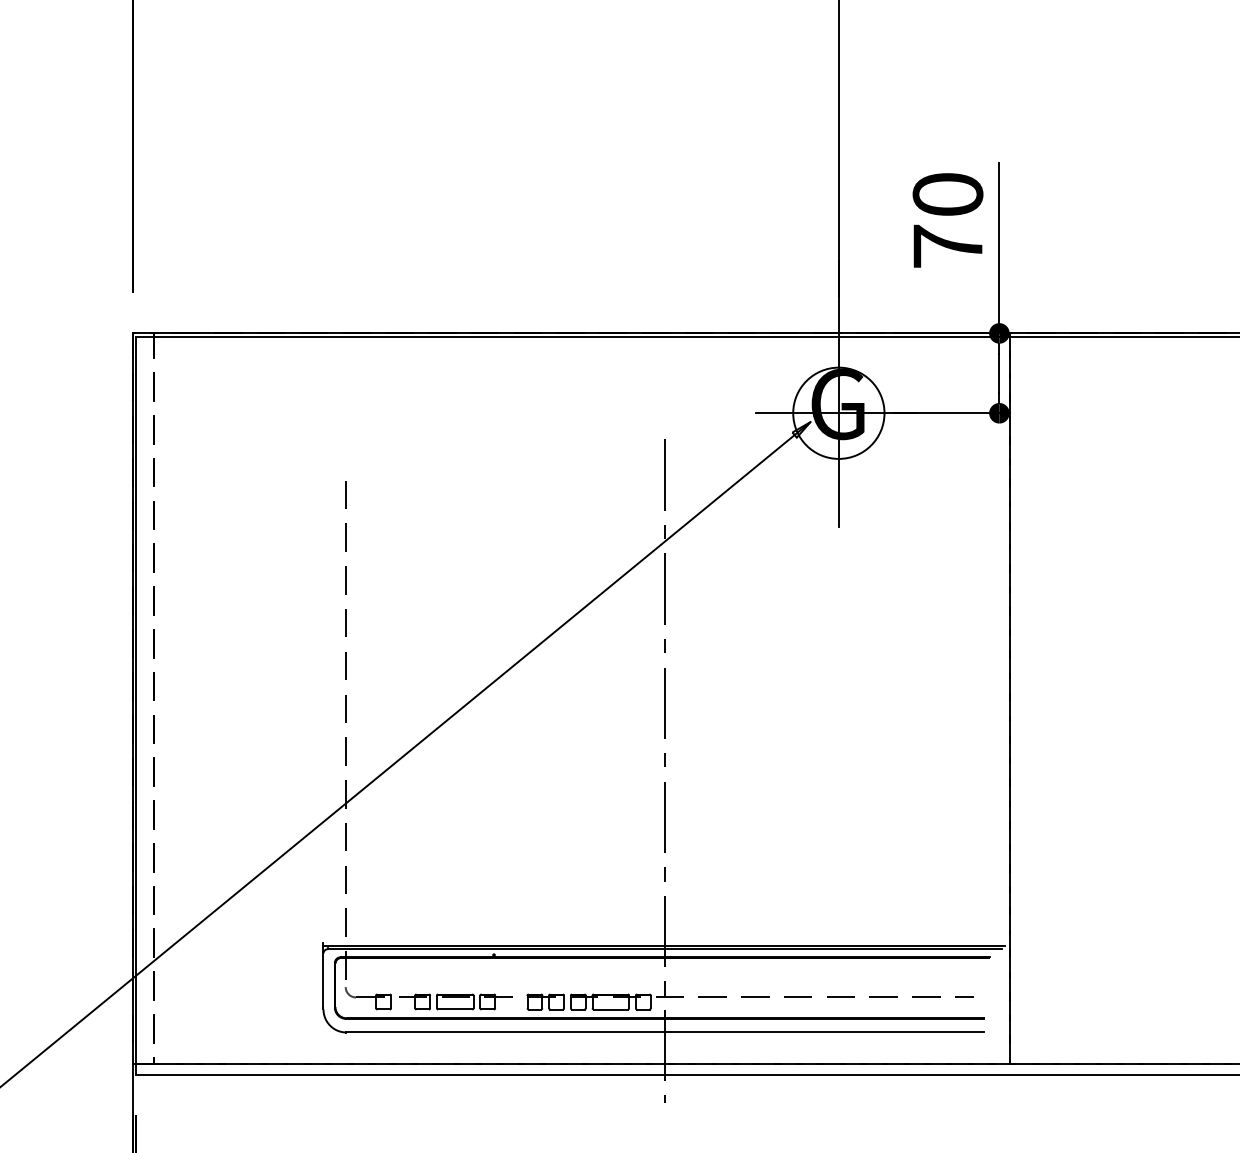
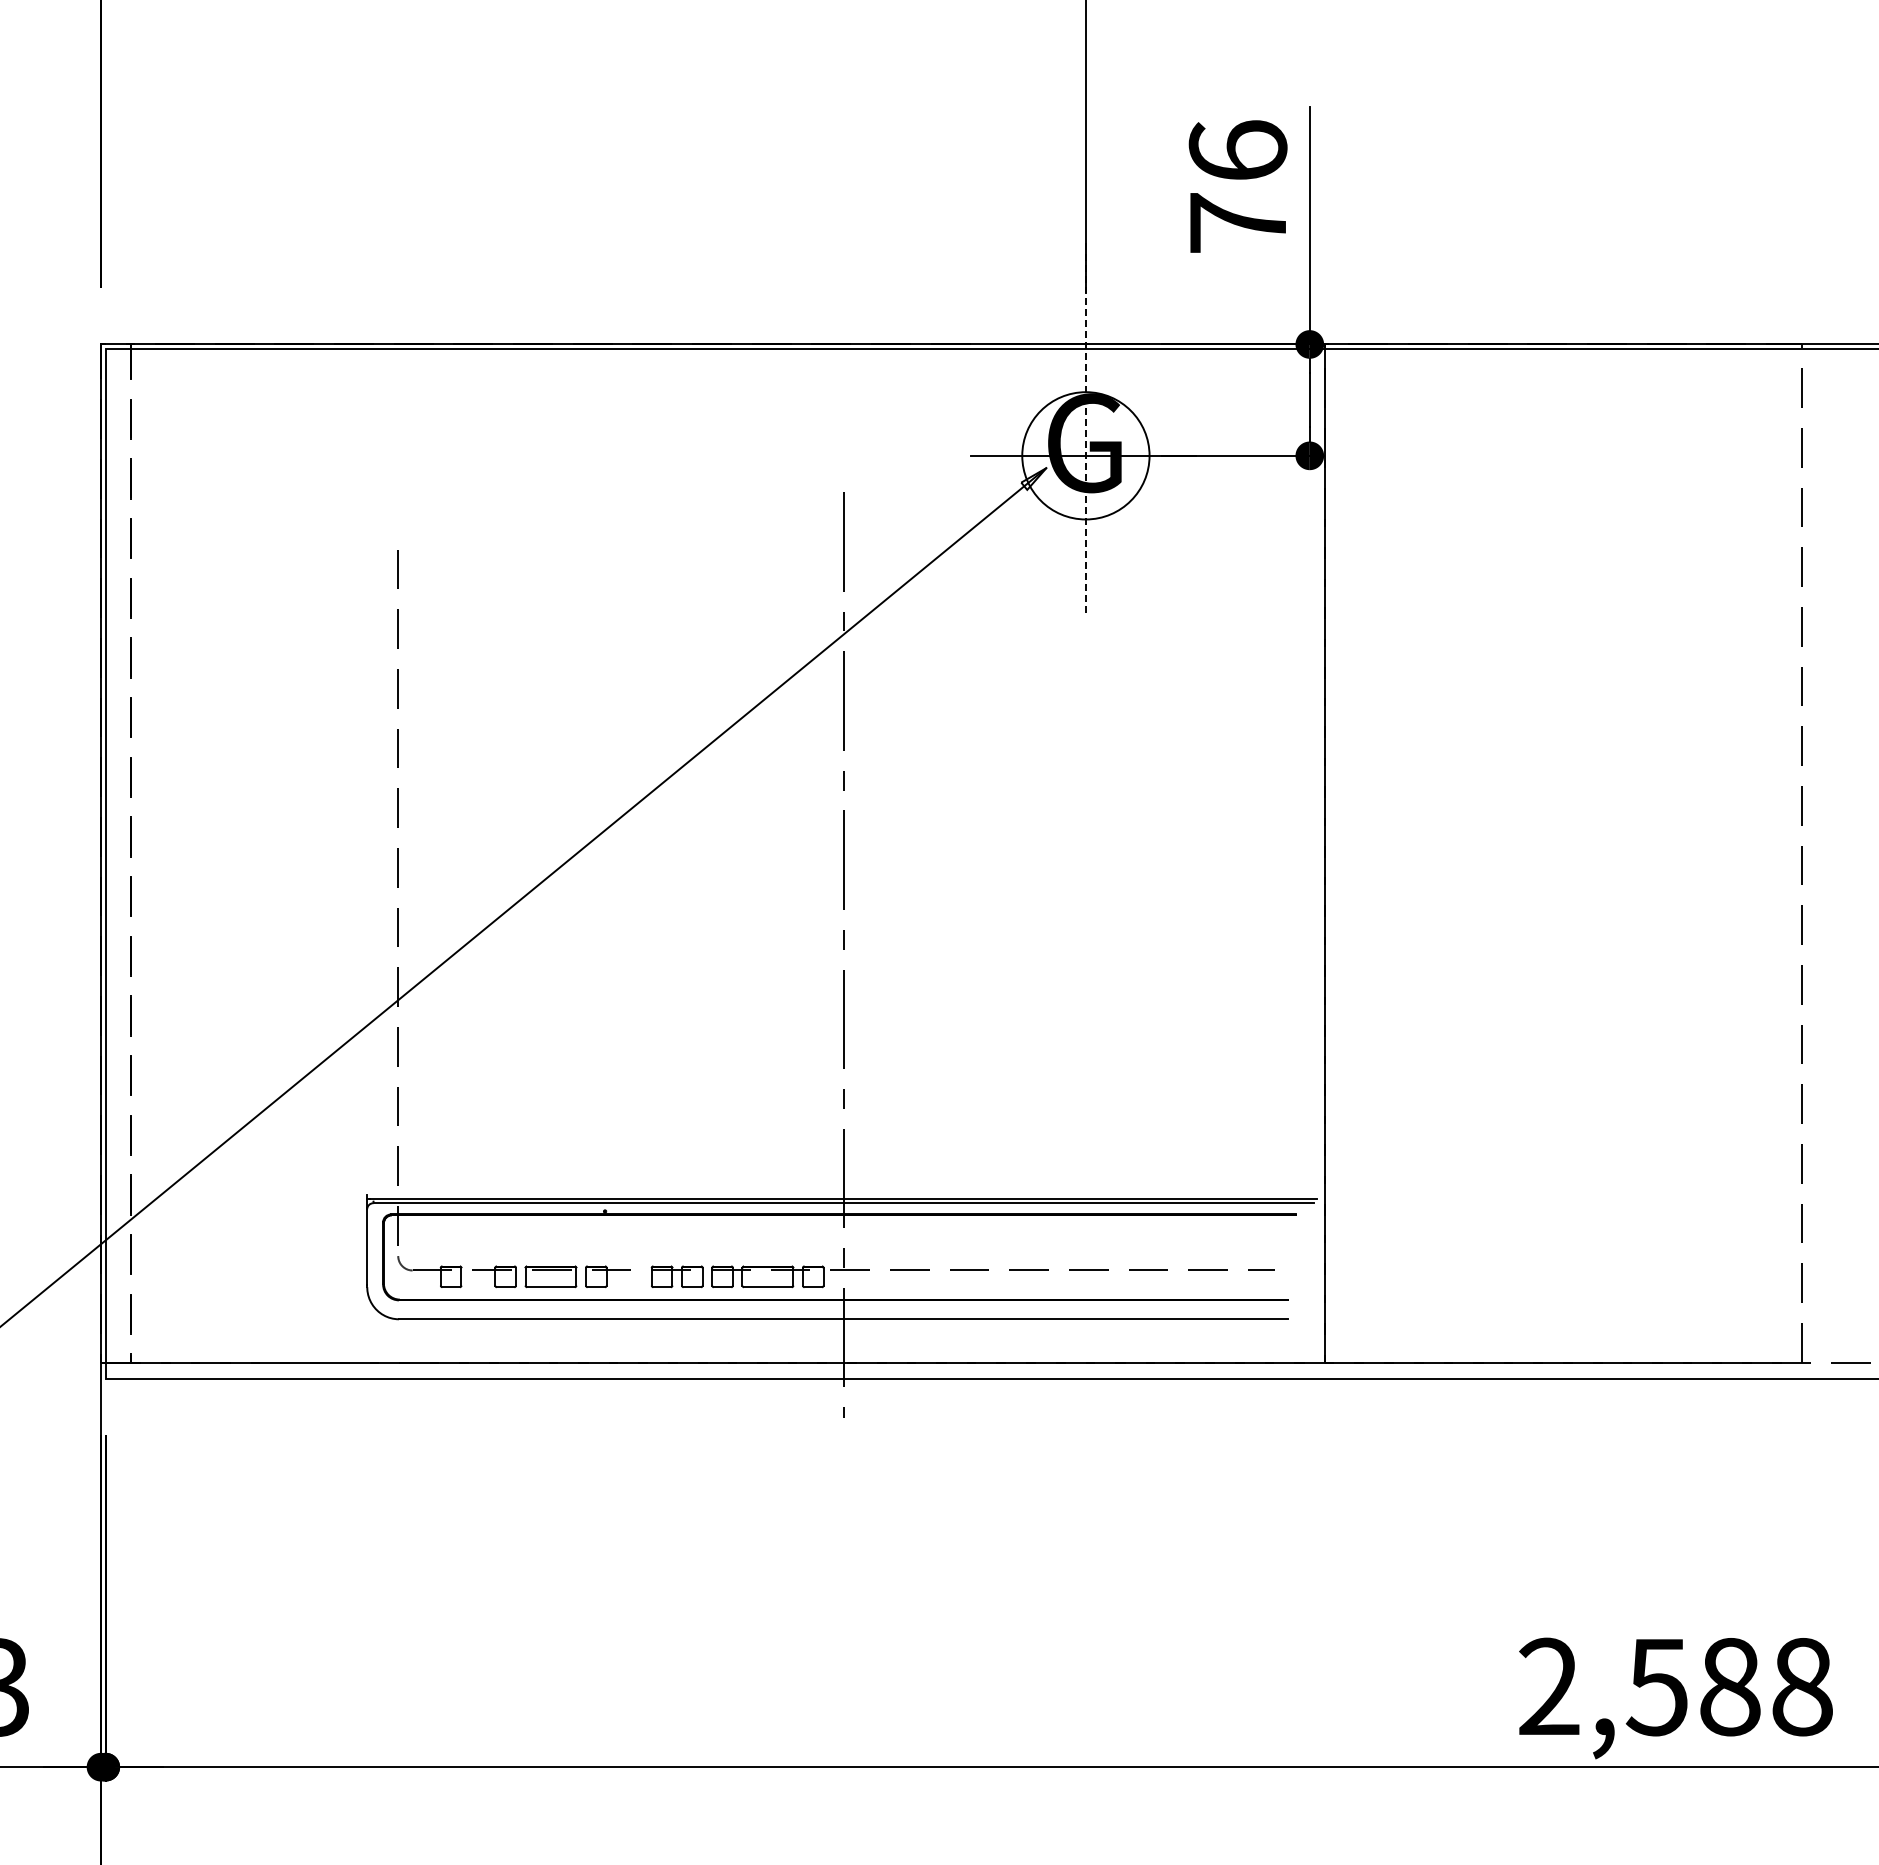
text: (947, 194) -> (1237, 150), 70 -> 76
line: (838, 394) -> (1085, 429), solid -> dashed

